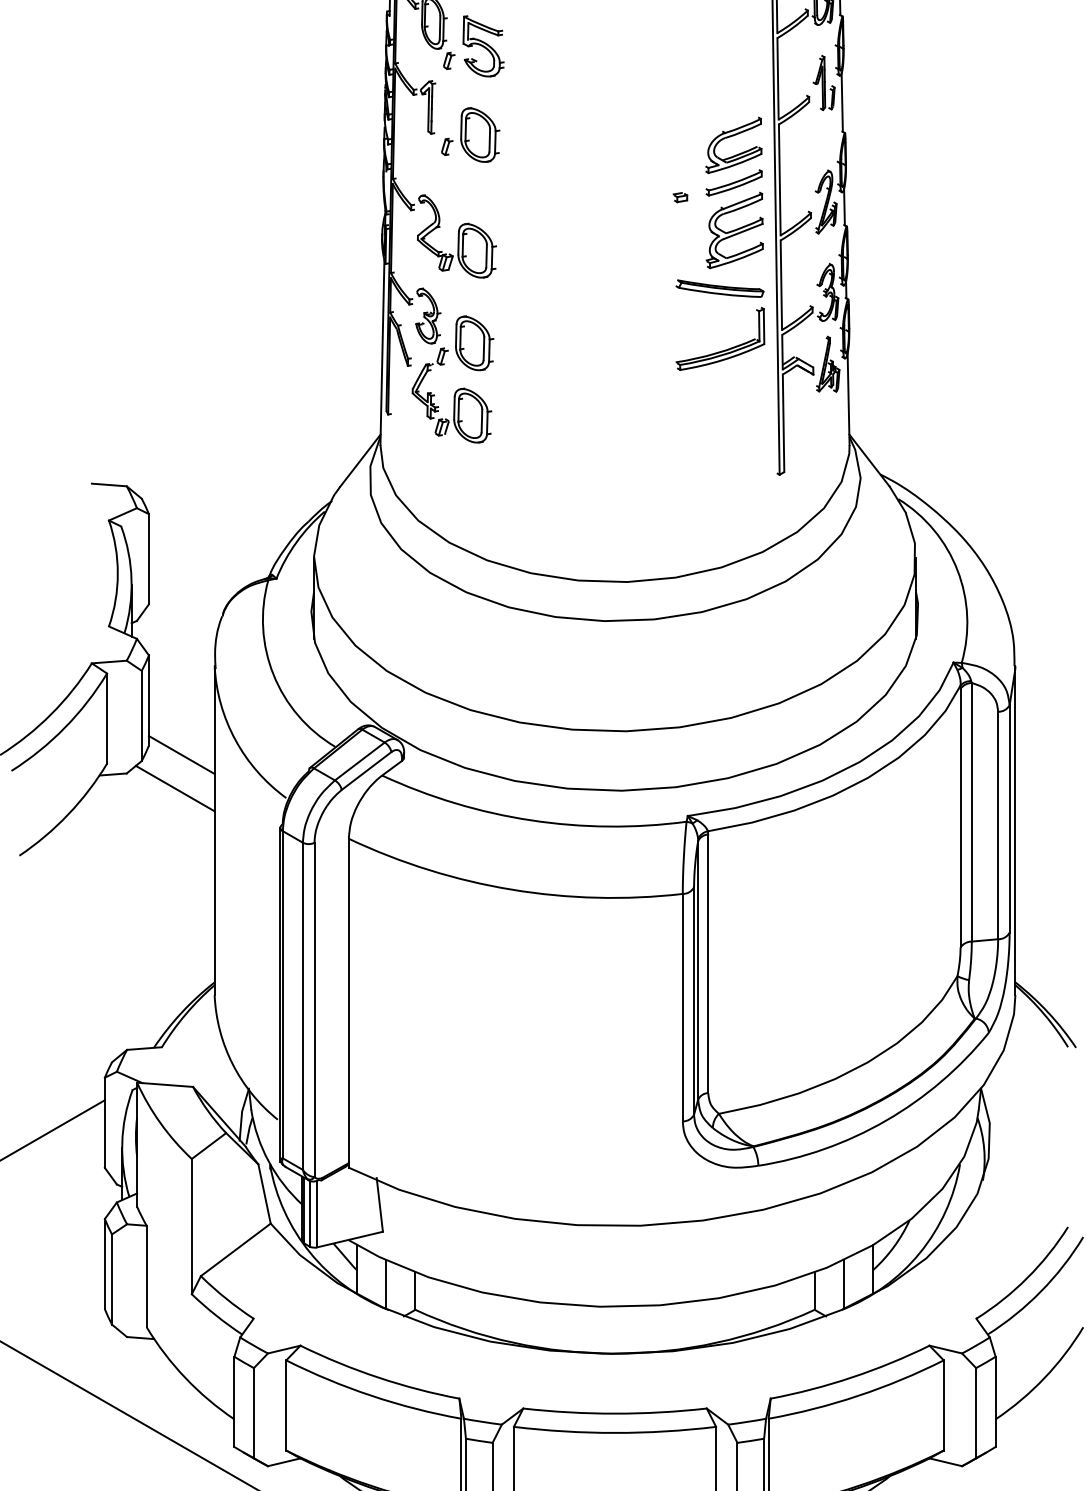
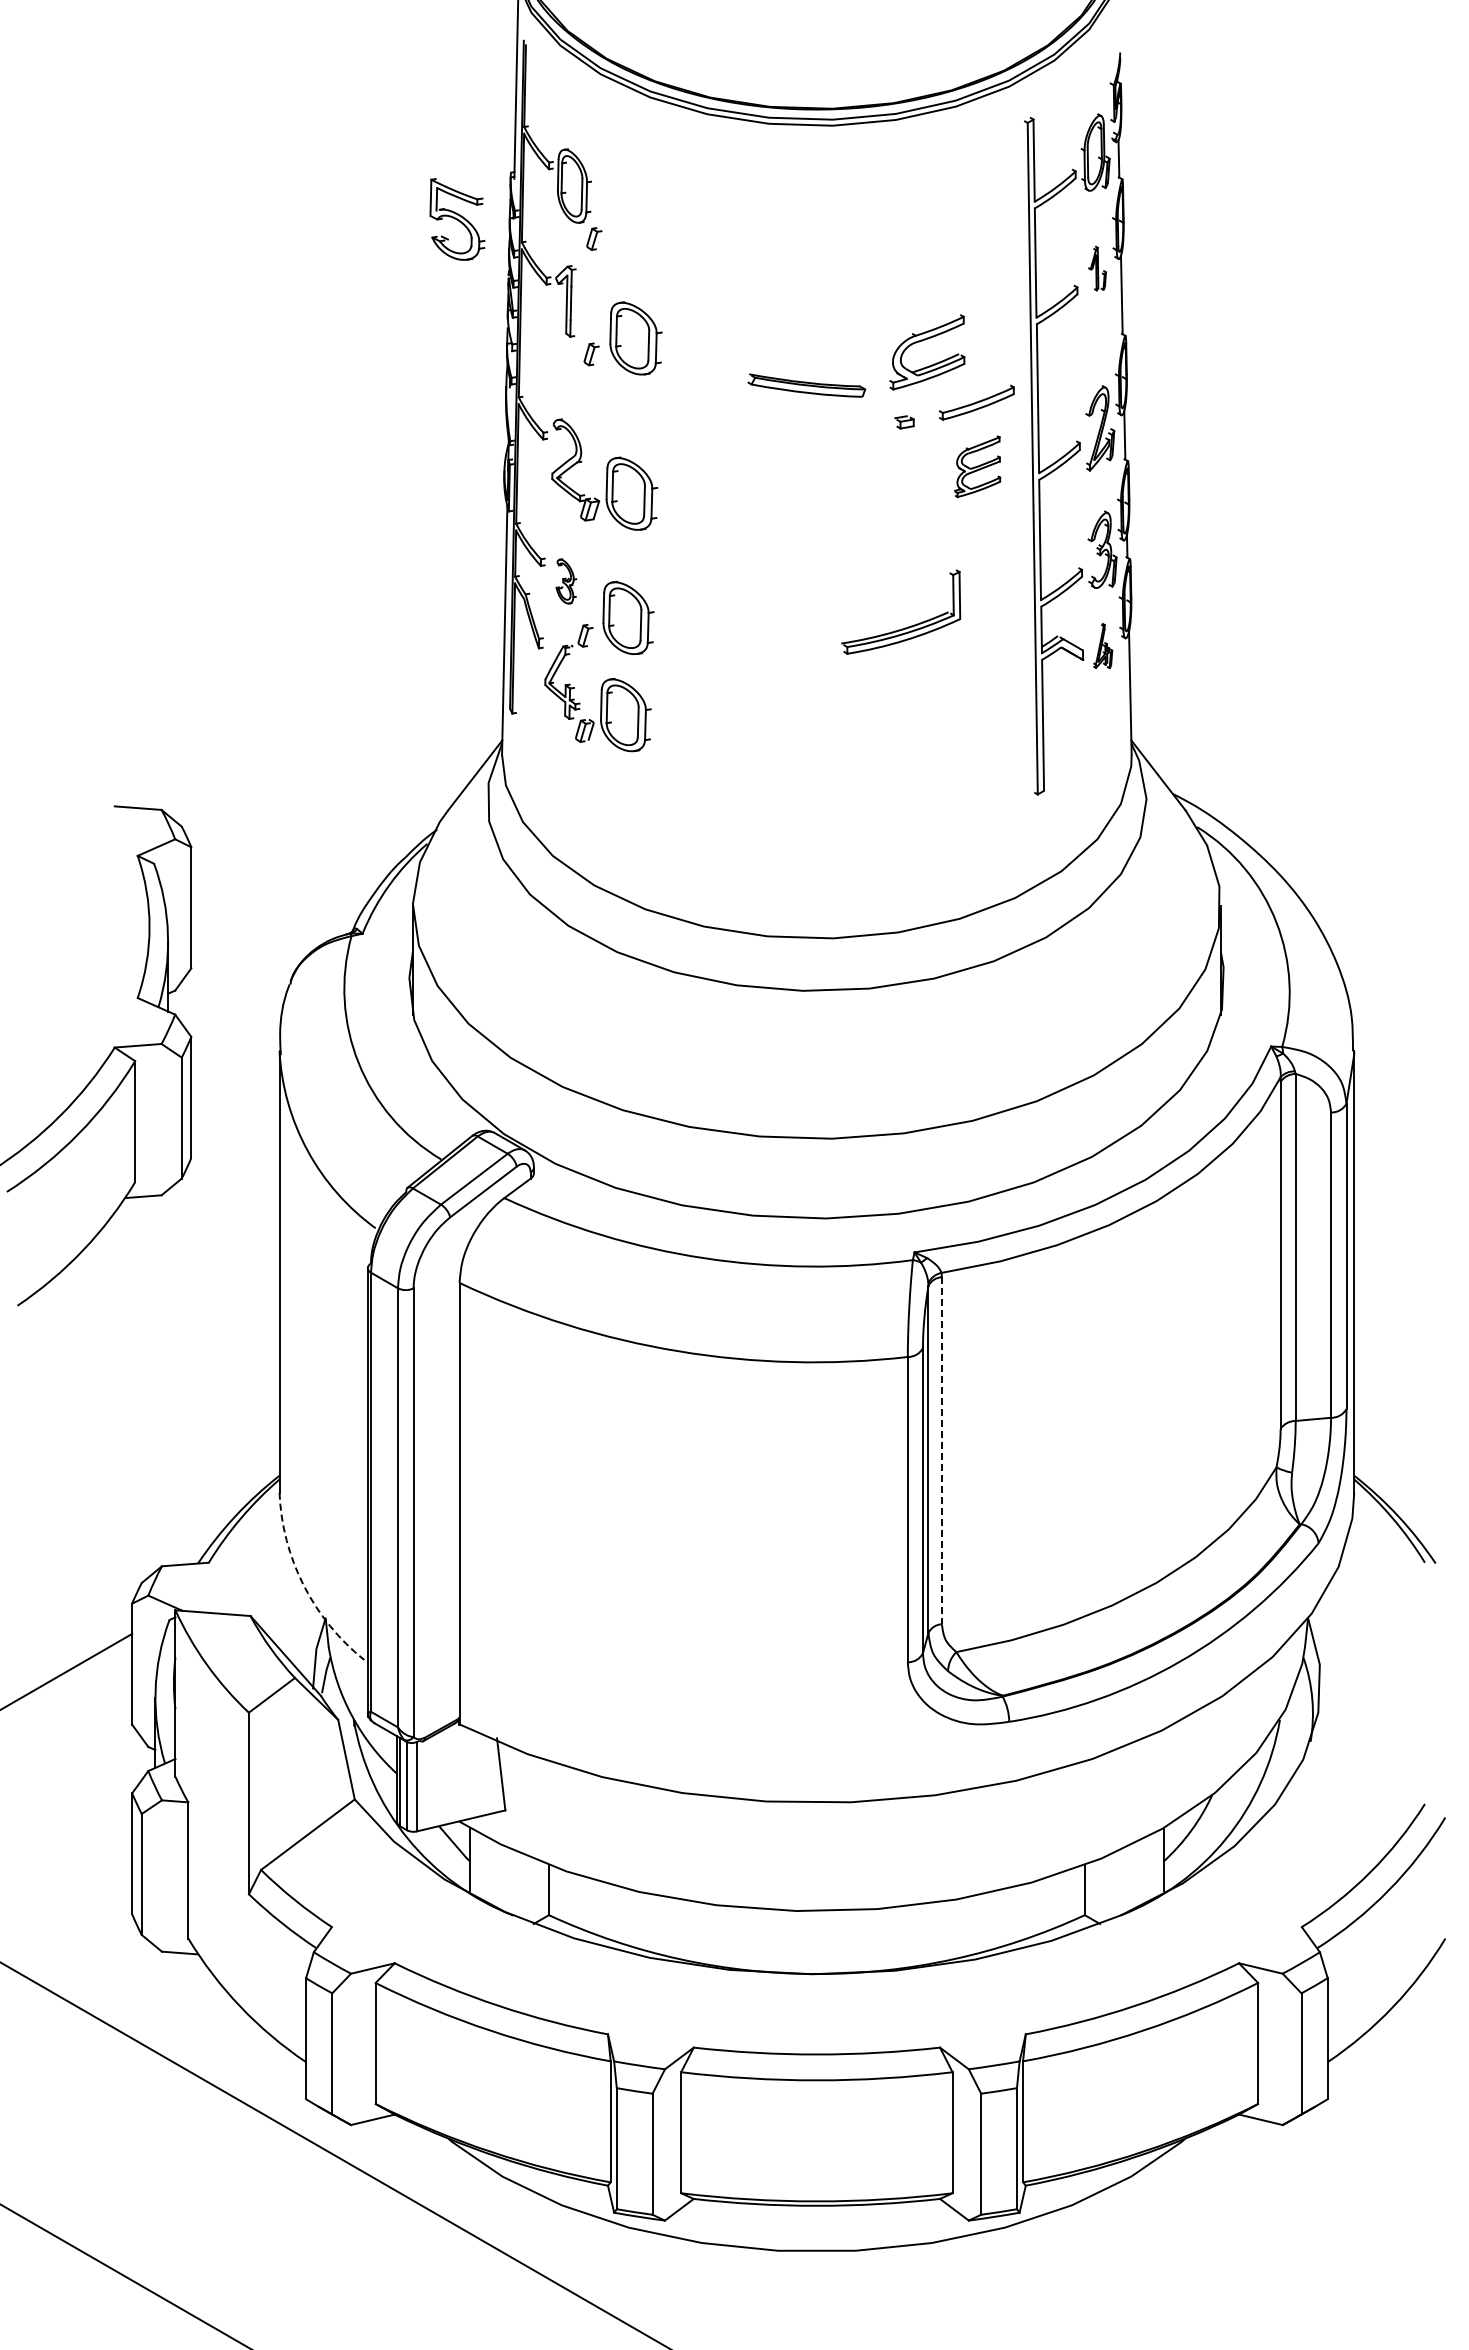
part: (483, 46) -> (457, 219), moved
part: (824, 82) -> (1097, 268), size x0.6
part: (730, 137) -> (922, 341), moved
part: (734, 230) -> (977, 466), size x0.6
part: (719, 288) -> (806, 385), moved
part: (428, 316) -> (566, 581), size x0.6
part: (723, 350) -> (905, 627), moved
part: (828, 363) -> (1103, 645), size x0.6
line: (181, 754) -> (235, 1170), removed
line: (175, 788) -> (226, 1215), removed
line: (707, 963) -> (941, 1450), solid -> dashed
arc: (232, 1064) -> (303, 1585), solid -> dashed
line: (386, 1284) -> (509, 1880), removed
line: (844, 1284) -> (1124, 1880), removed

